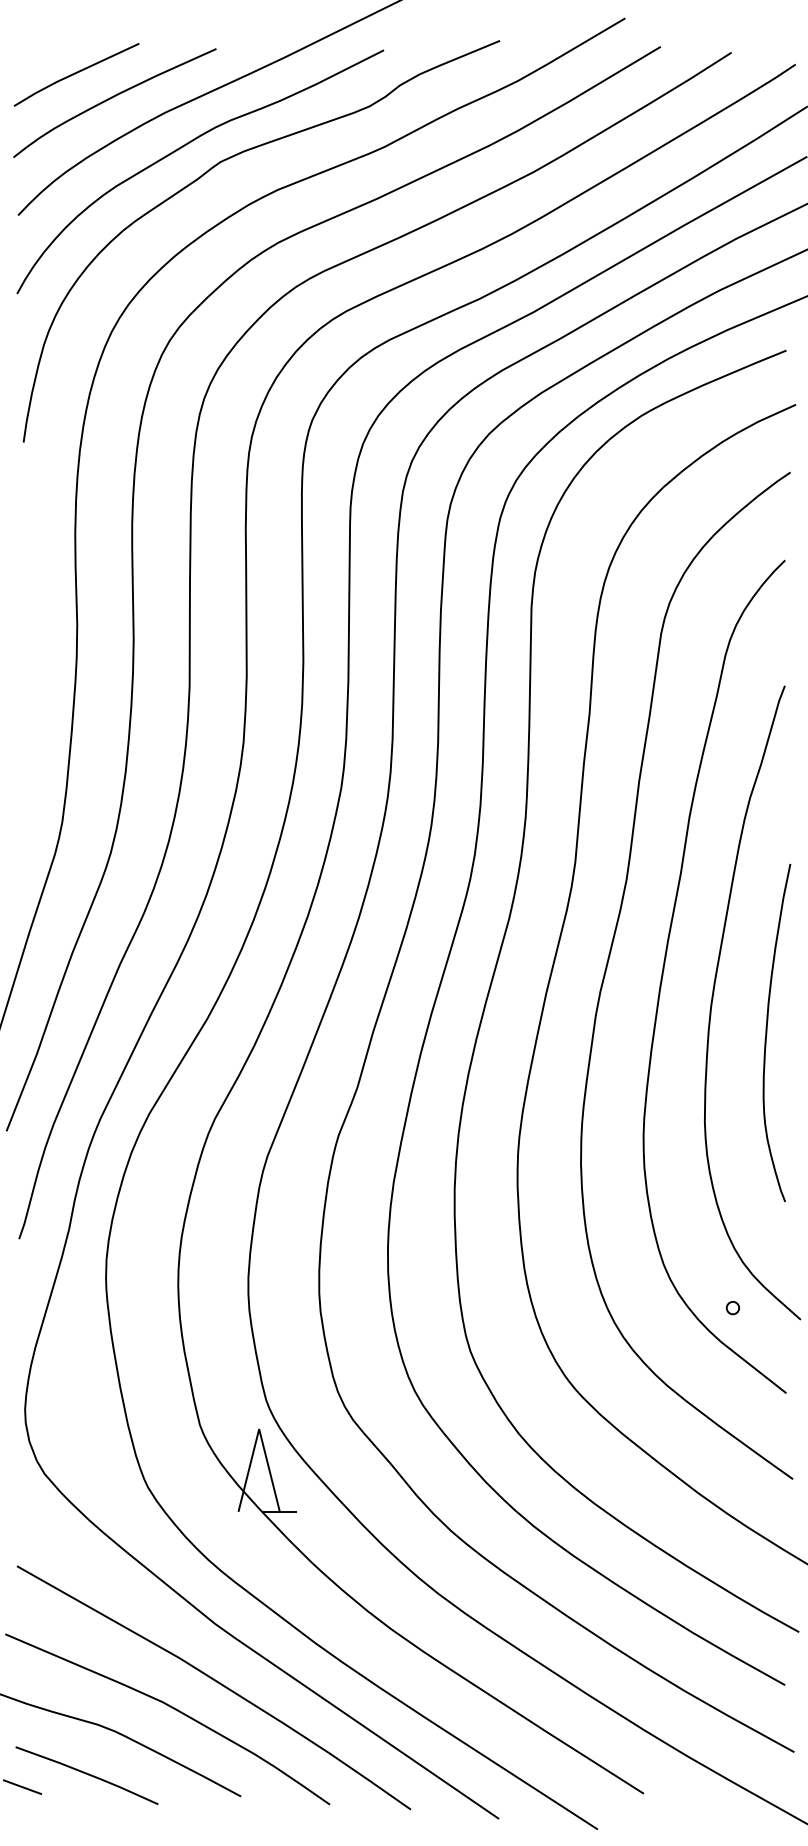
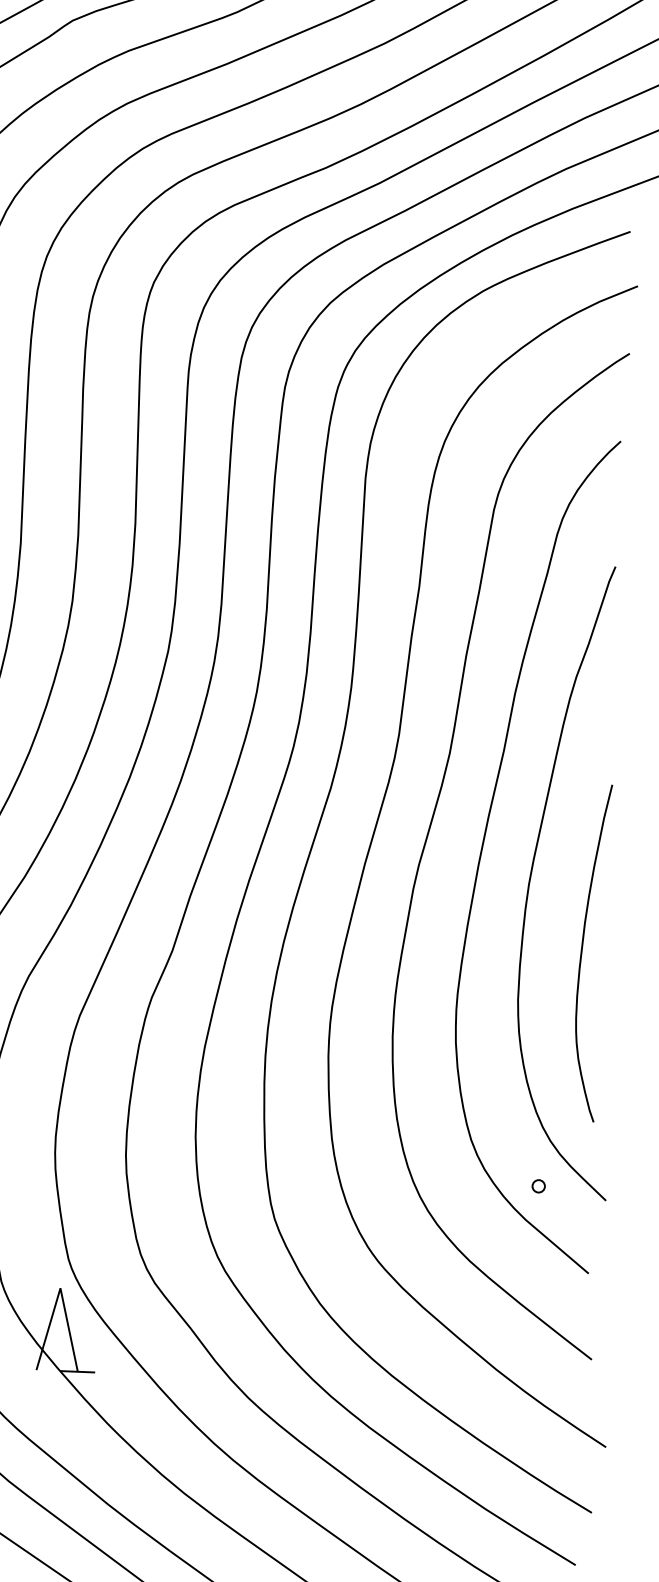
curve: (767, 1032) -> (582, 952), moved

